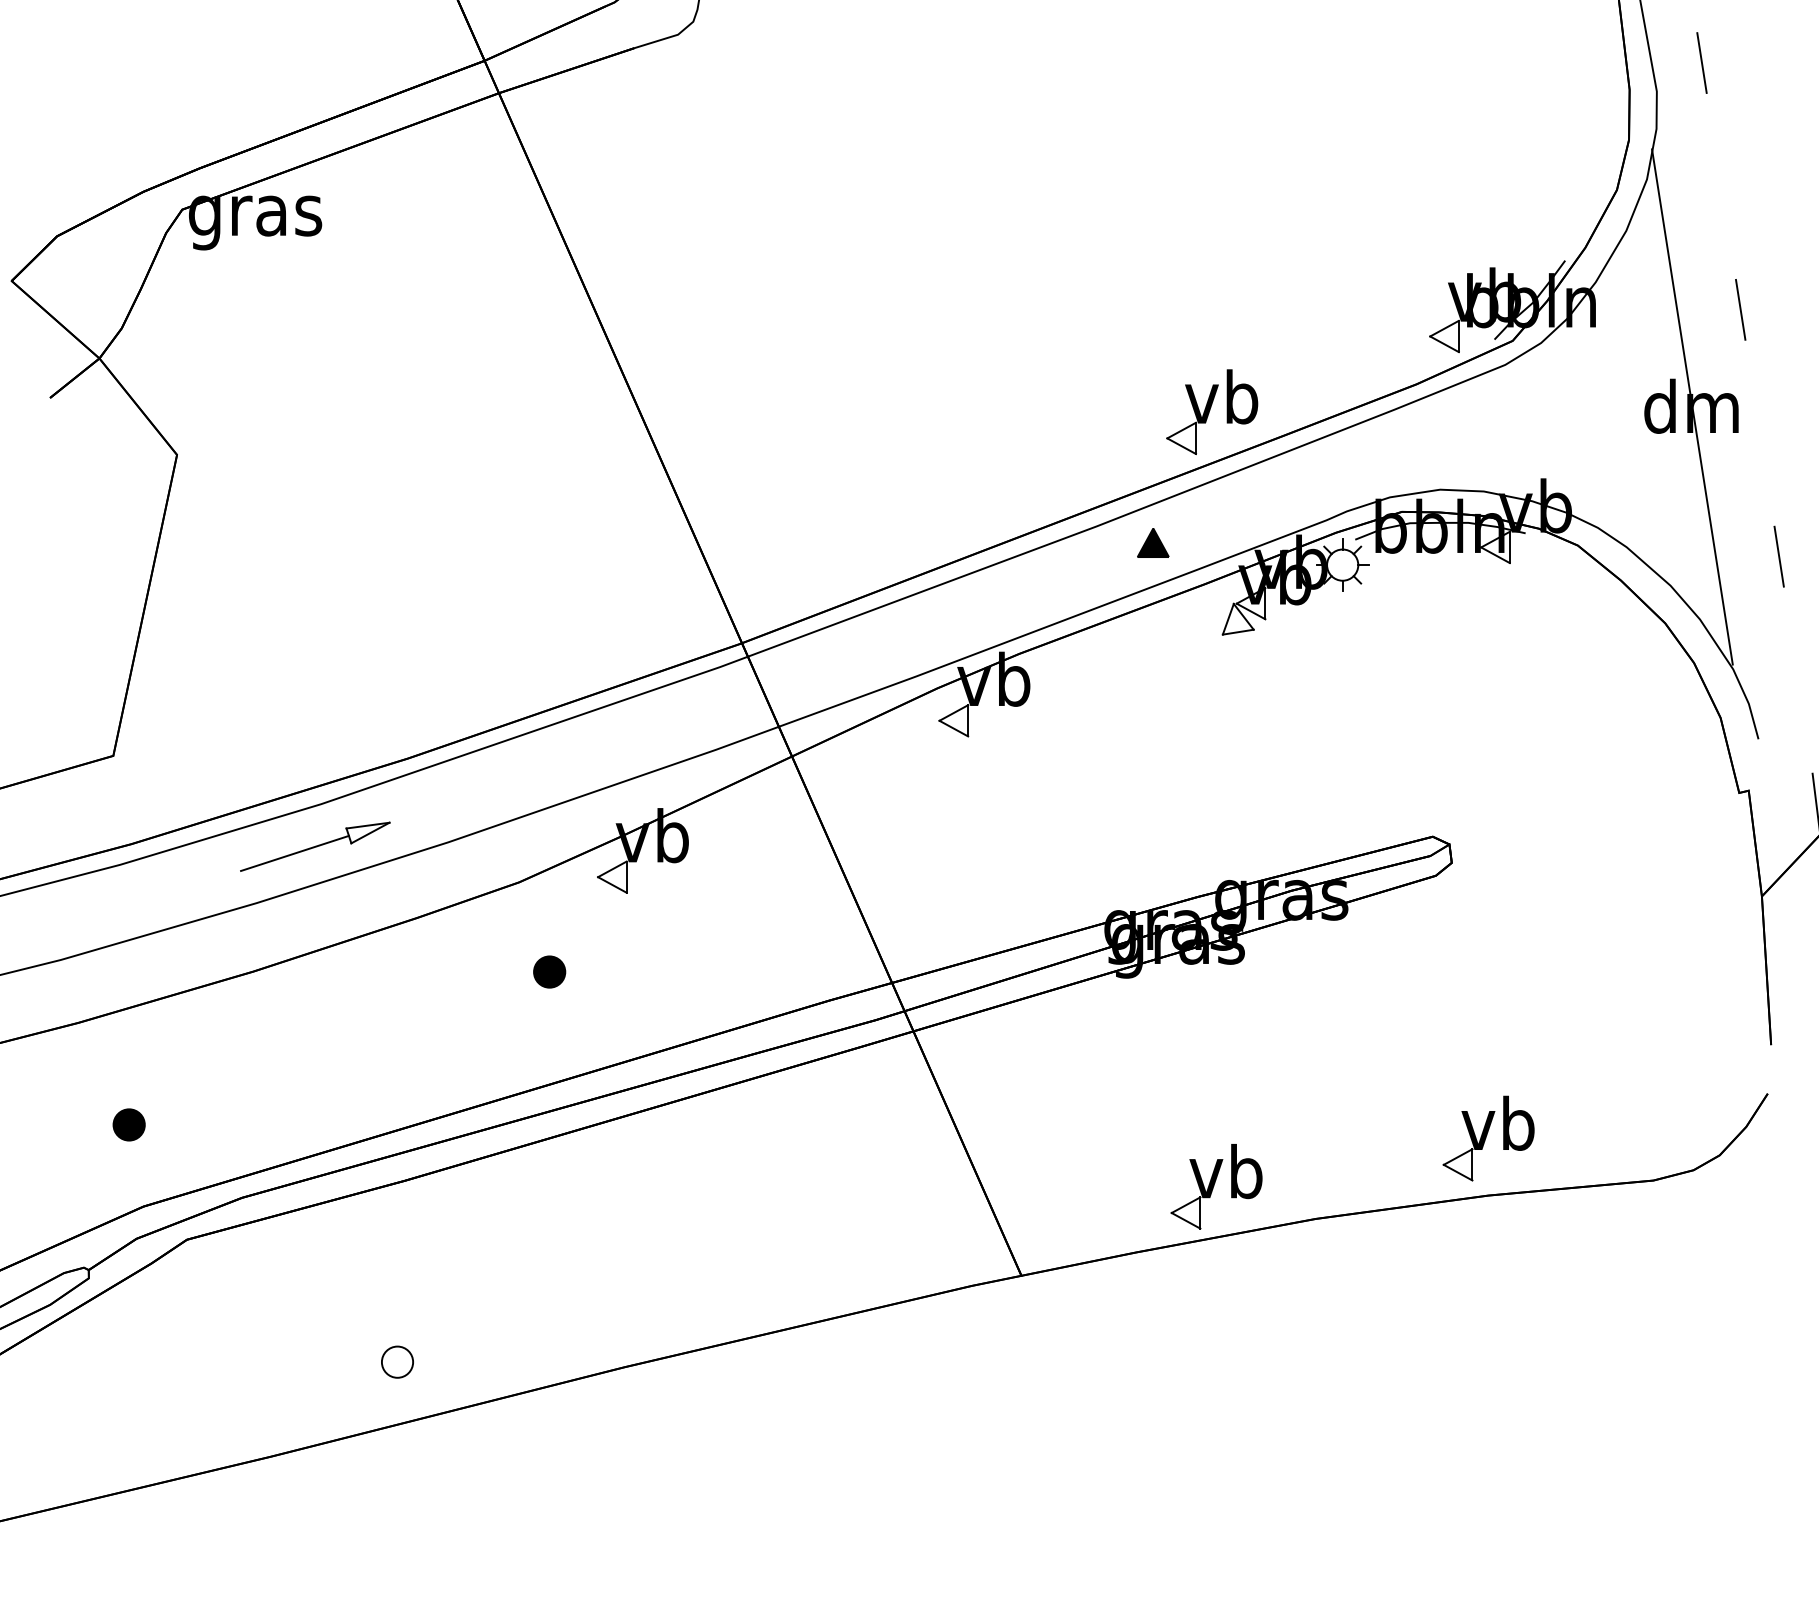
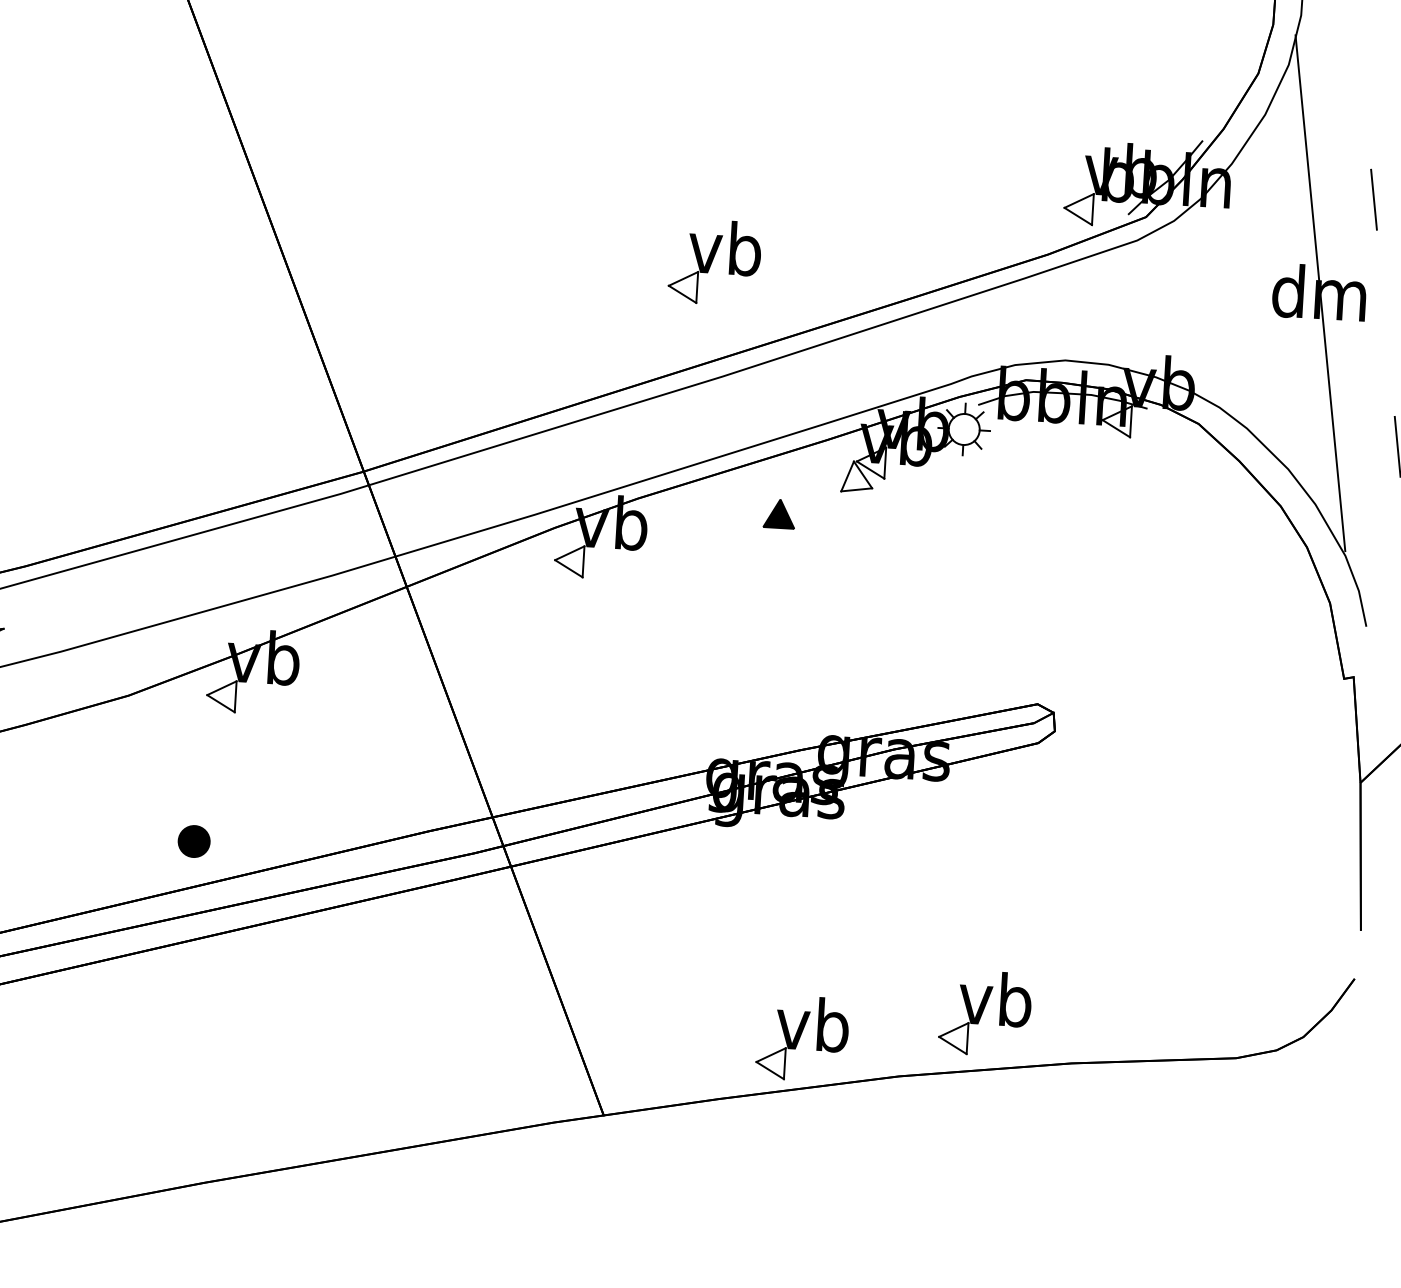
part: (1212, 411) -> (715, 261), moved
part: (1153, 542) -> (779, 513), moved
part: (549, 971) -> (194, 840), moved
part: (1488, 1138) -> (985, 1013), moved

